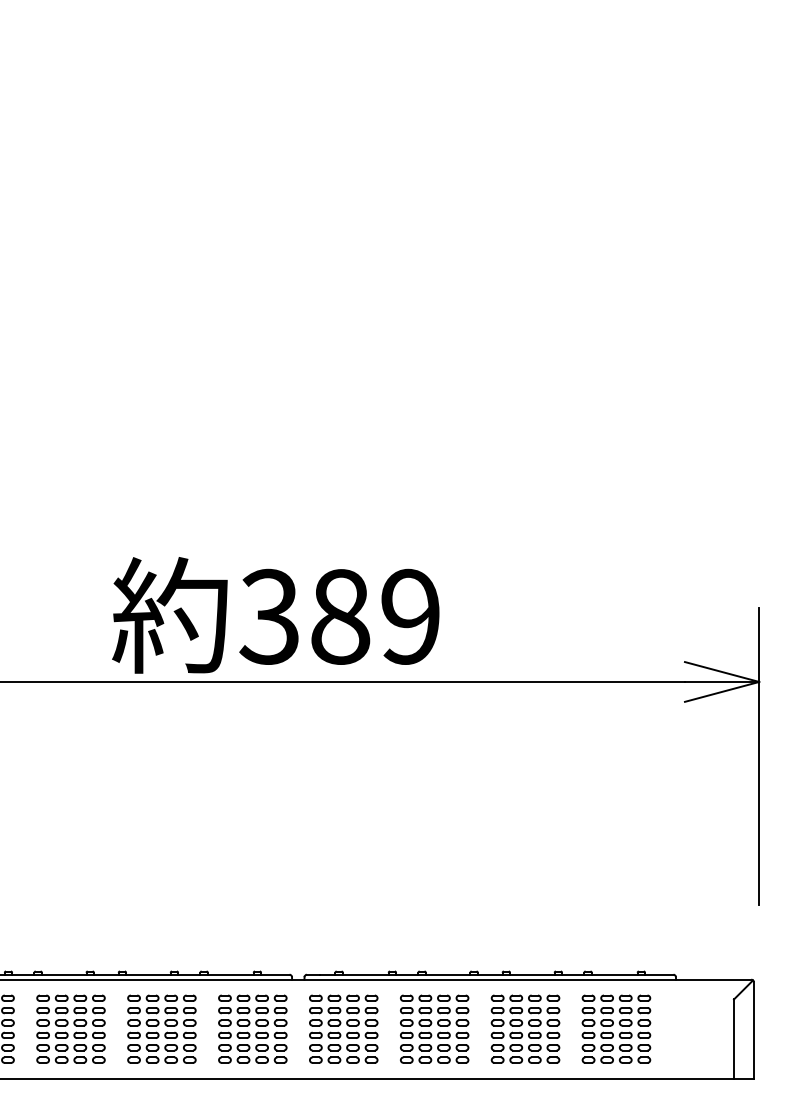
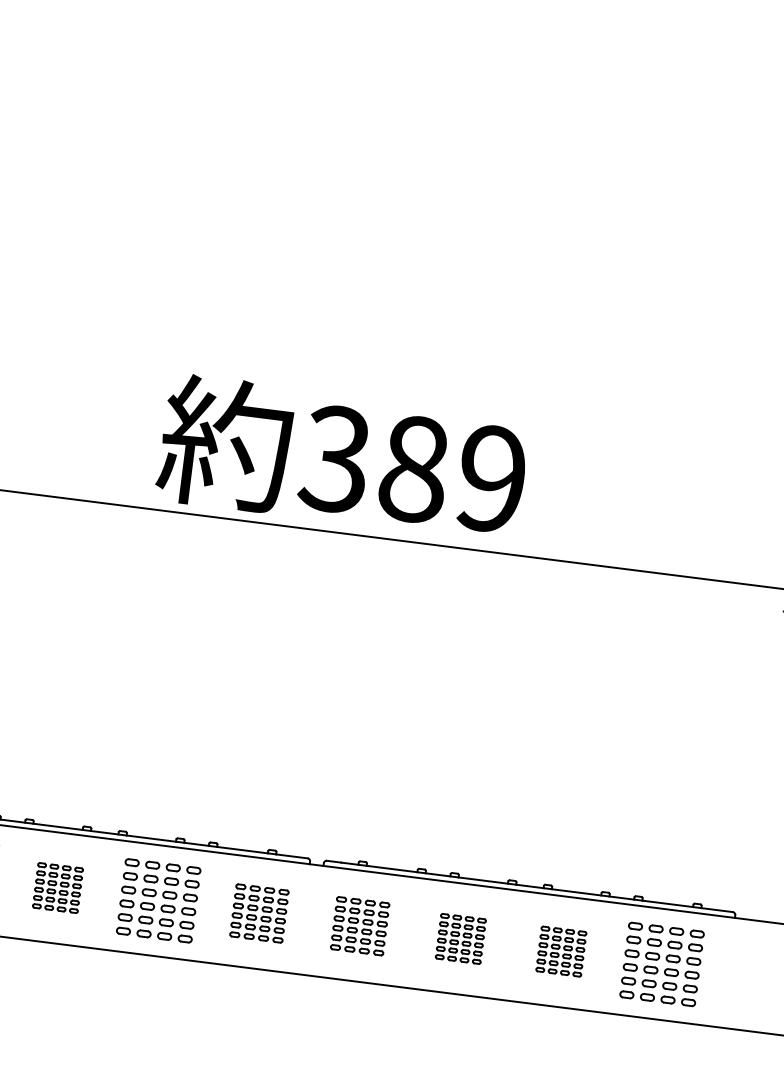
part: (70, 1028) -> (57, 887), size x0.6
part: (252, 1028) -> (259, 912), size x0.7
part: (343, 1028) -> (359, 925), size x0.7
part: (434, 1028) -> (460, 938), size x0.6
part: (525, 1028) -> (561, 950), size x0.6

